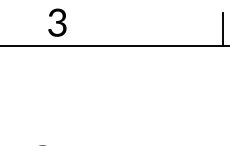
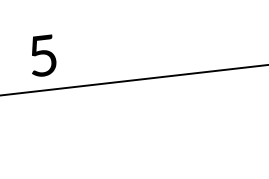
text: (57, 22) -> (42, 55), 3 -> 5

